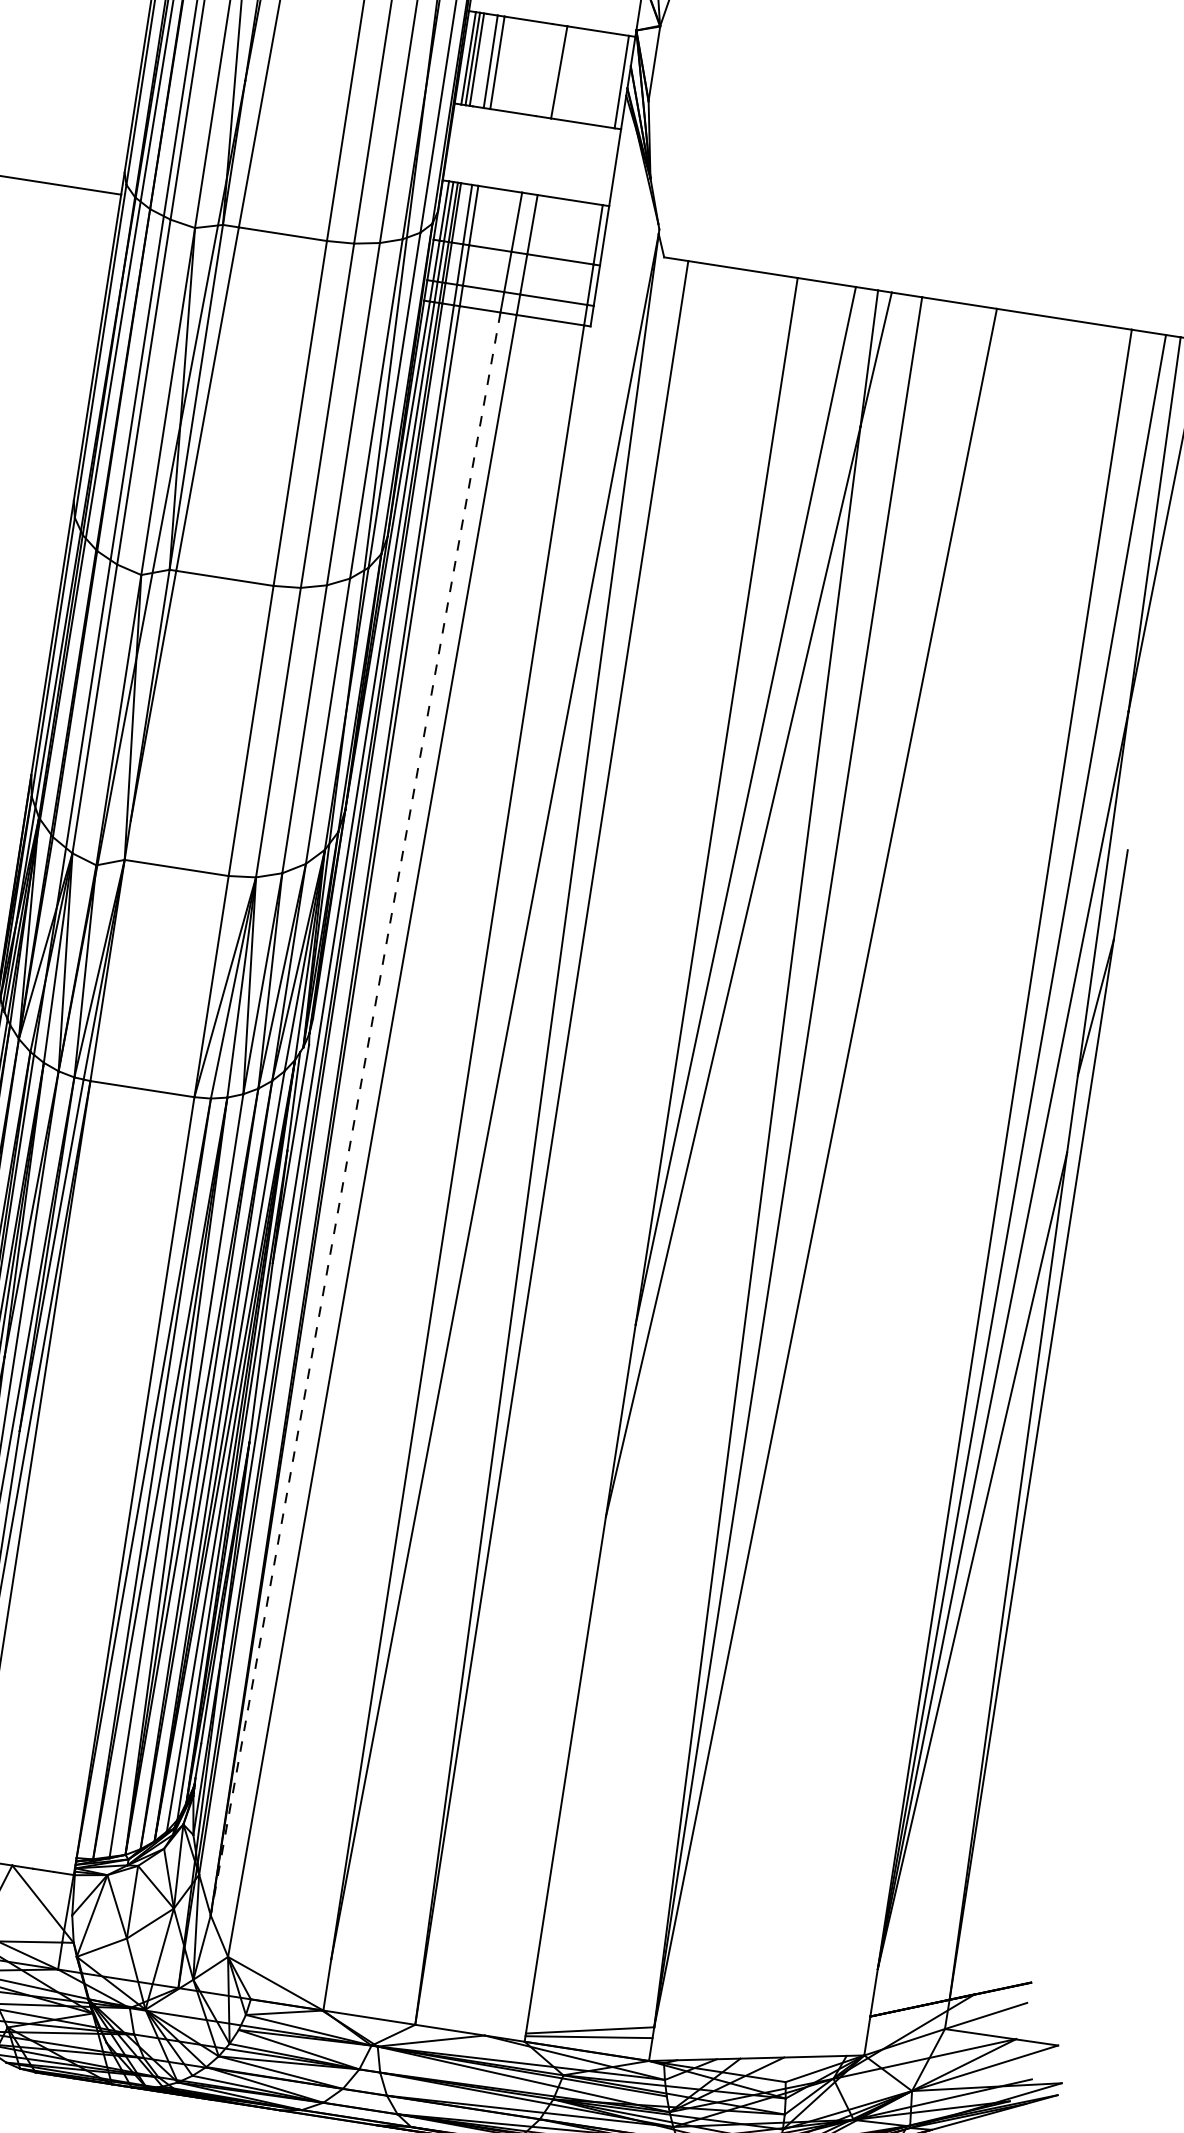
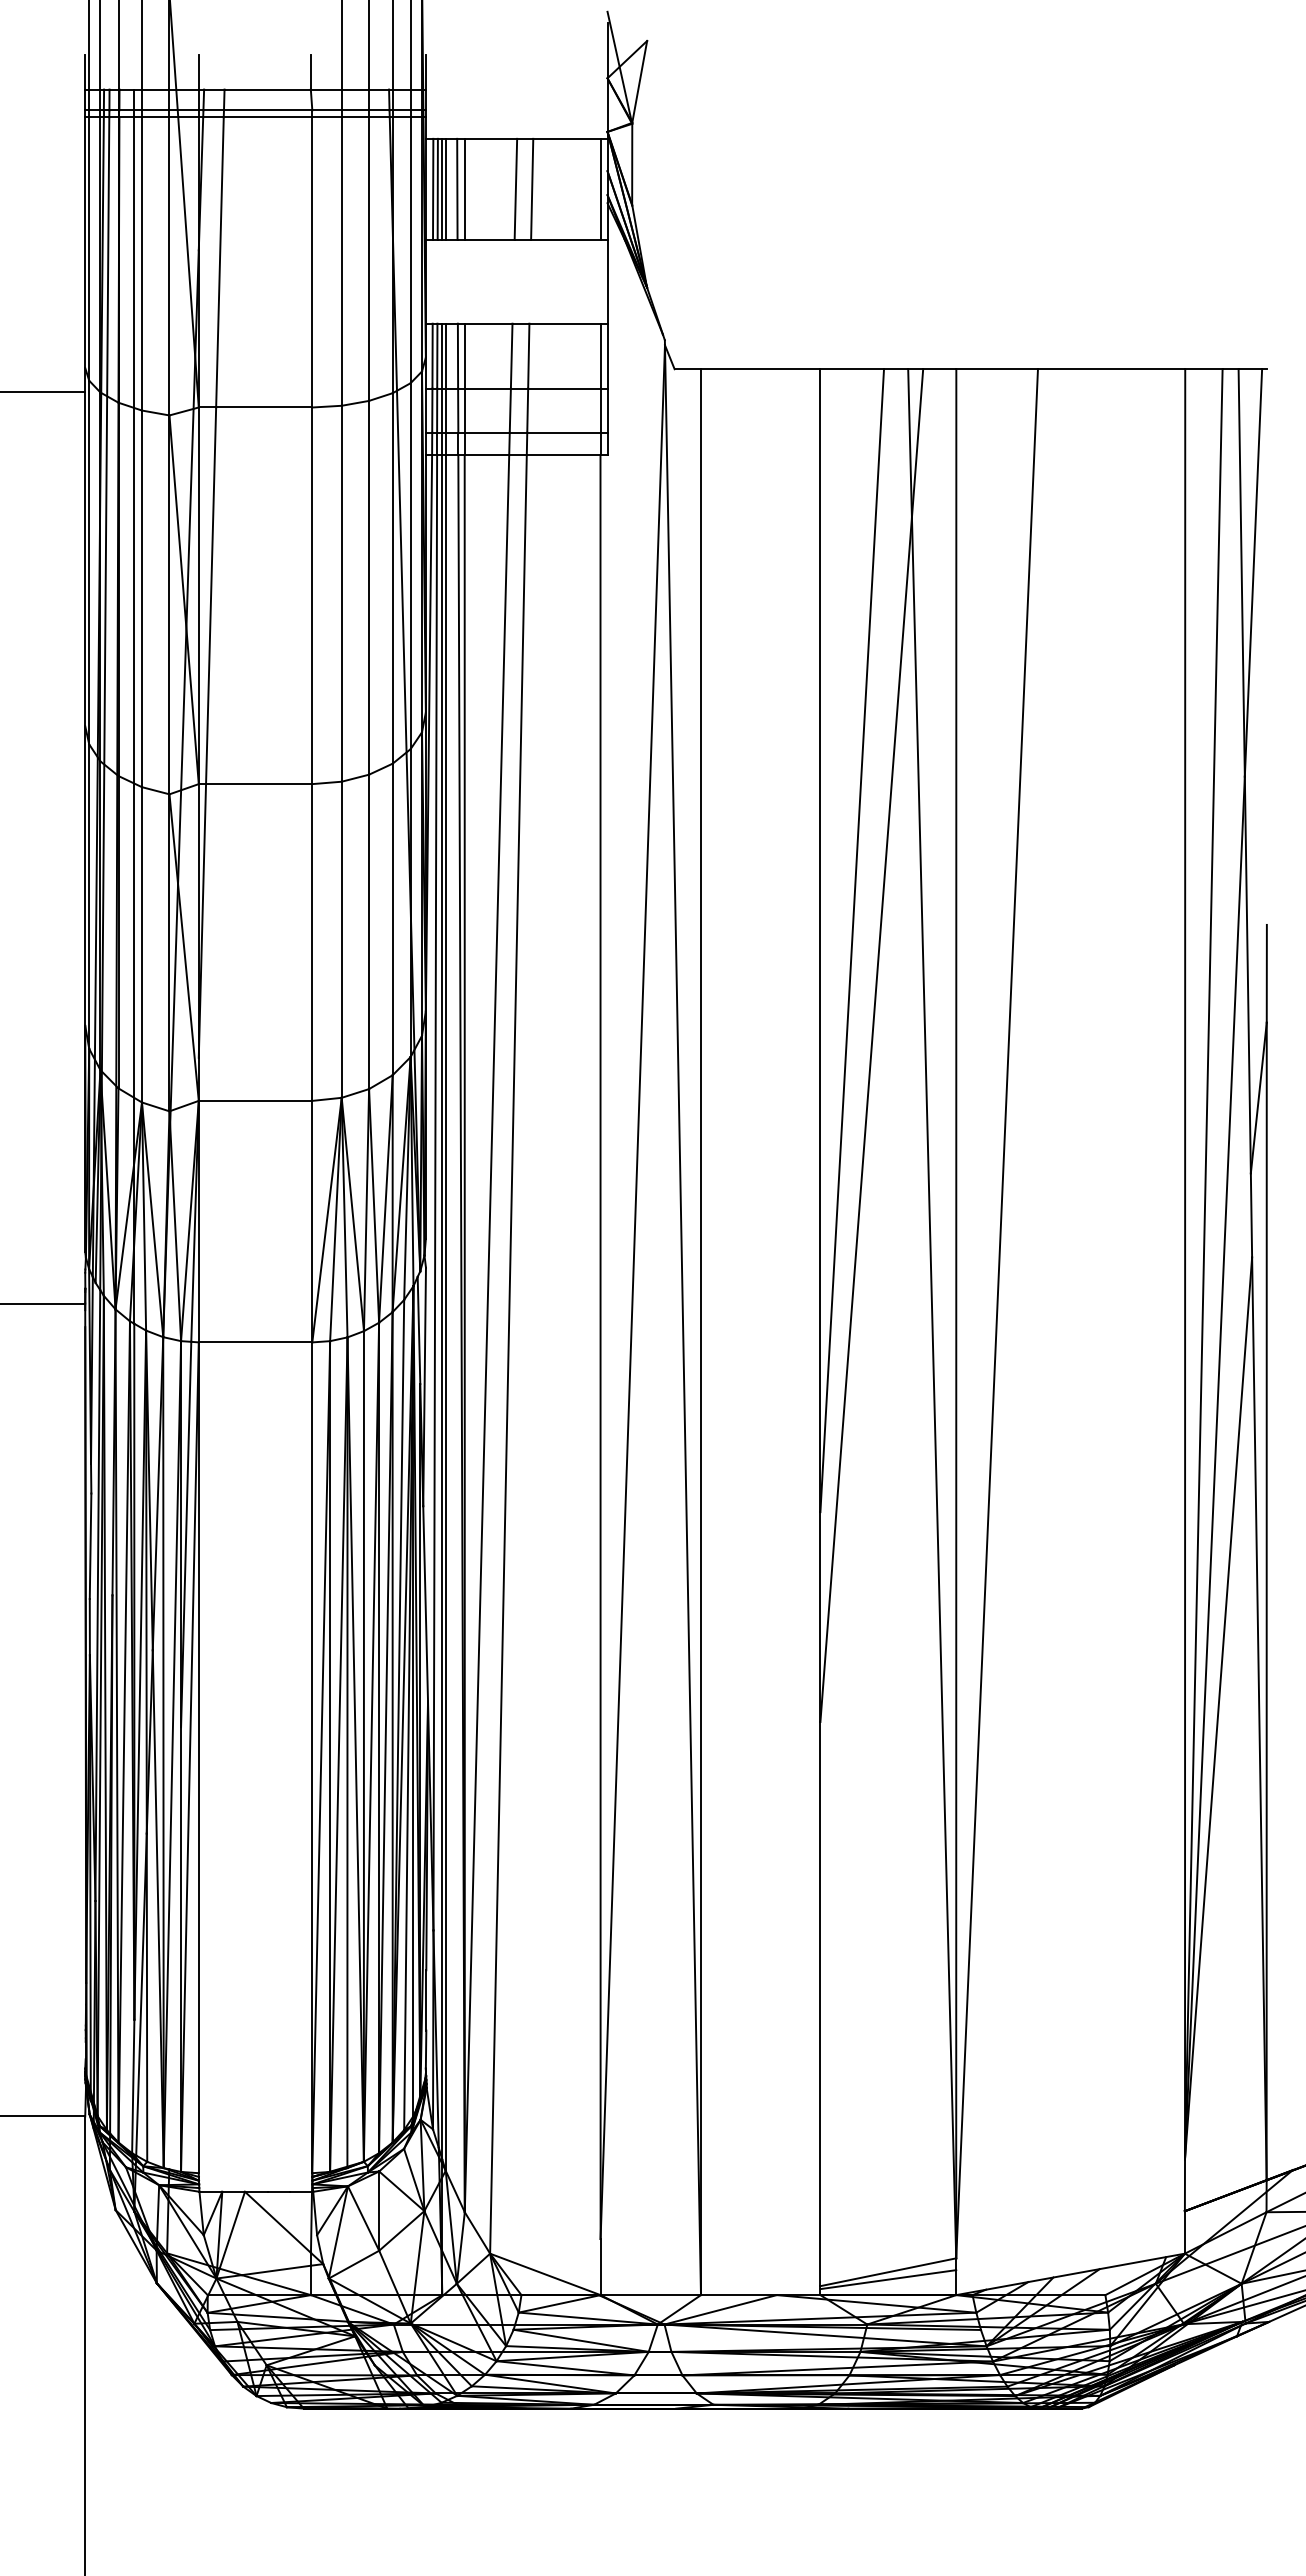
line: (479, 59) -> (445, 188), added
line: (544, 69) -> (515, 188), added
line: (356, 1113) -> (487, 1333), dashed -> solid

